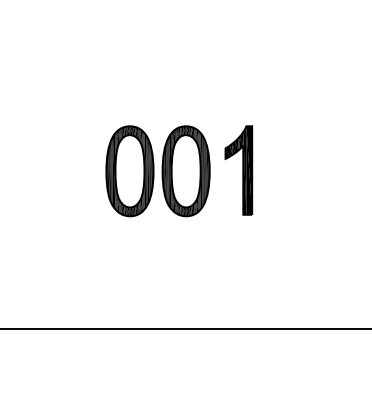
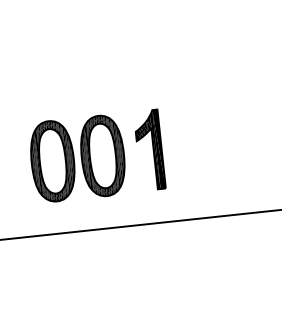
part: (179, 171) -> (96, 156), moved

